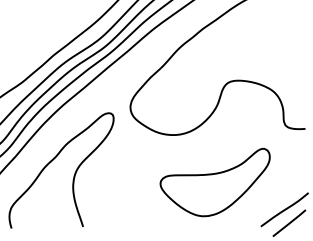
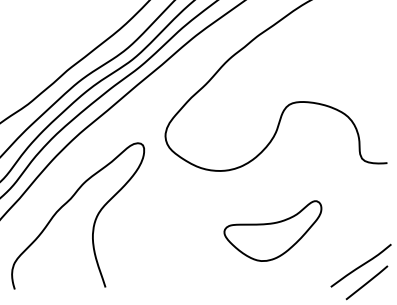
part: (214, 182) -> (272, 230), size x0.7

